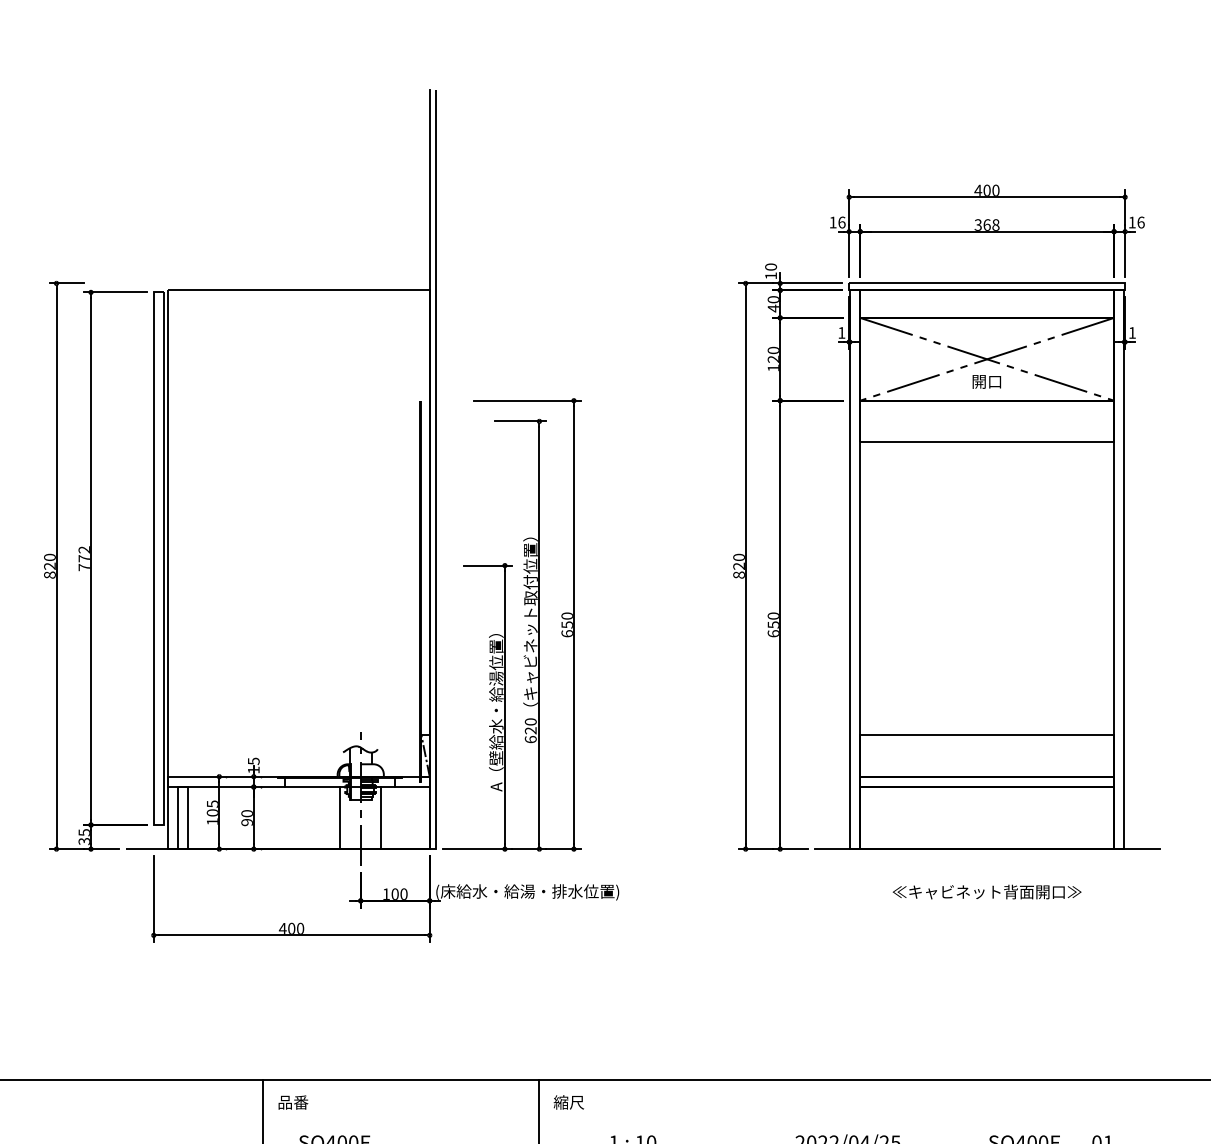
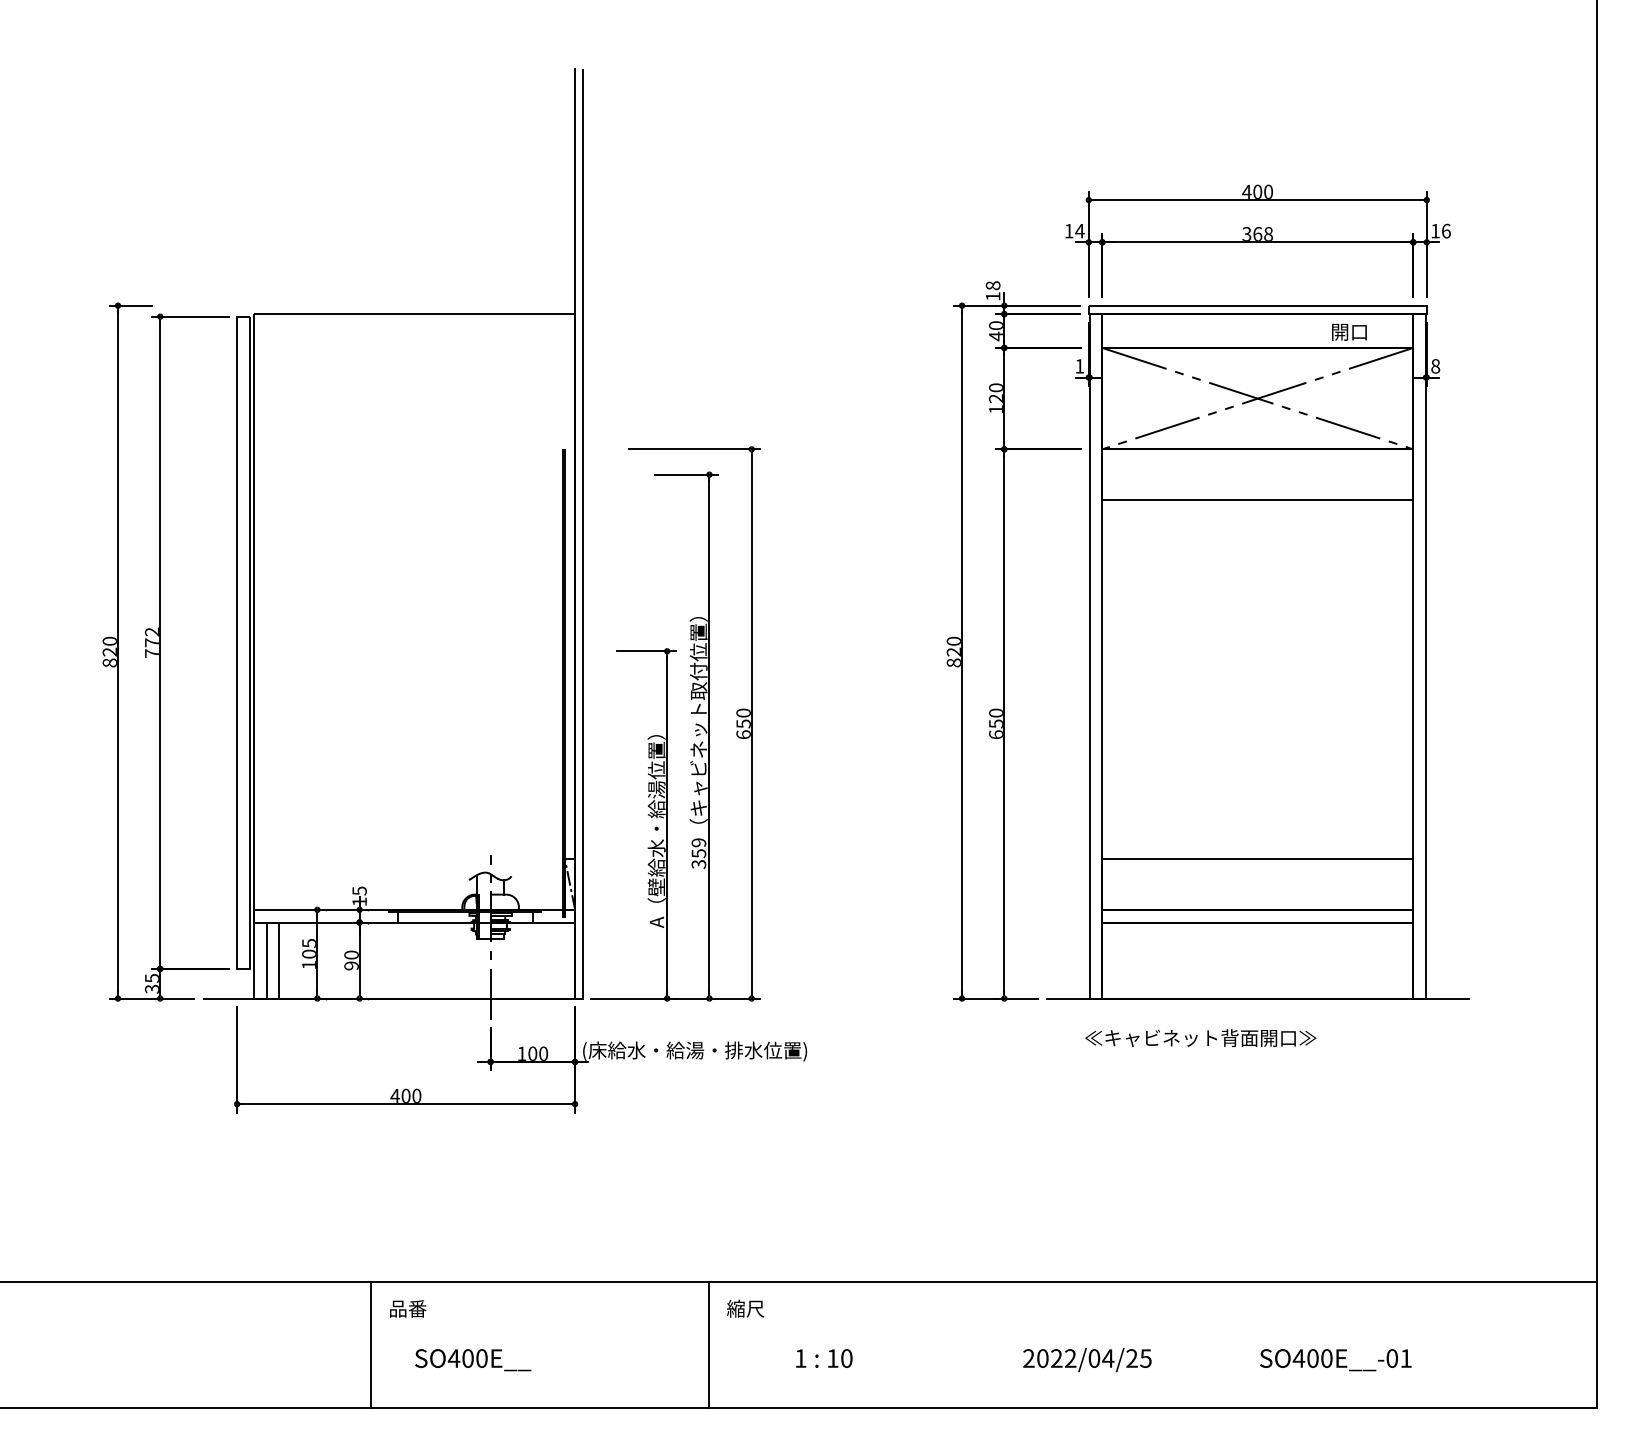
text: (841, 222) -> (1079, 230), 16 -> 14
text: (771, 266) -> (993, 285), 10 -> 18
text: (1132, 333) -> (1435, 366), 1 -> 8
text: (986, 382) -> (1349, 332), moved
text: (530, 730) -> (698, 853), 620 -> 359
line: (340, 818) -> (465, 960), removed
line: (381, 818) -> (515, 960), removed
text: (986, 892) -> (1200, 1038), moved

